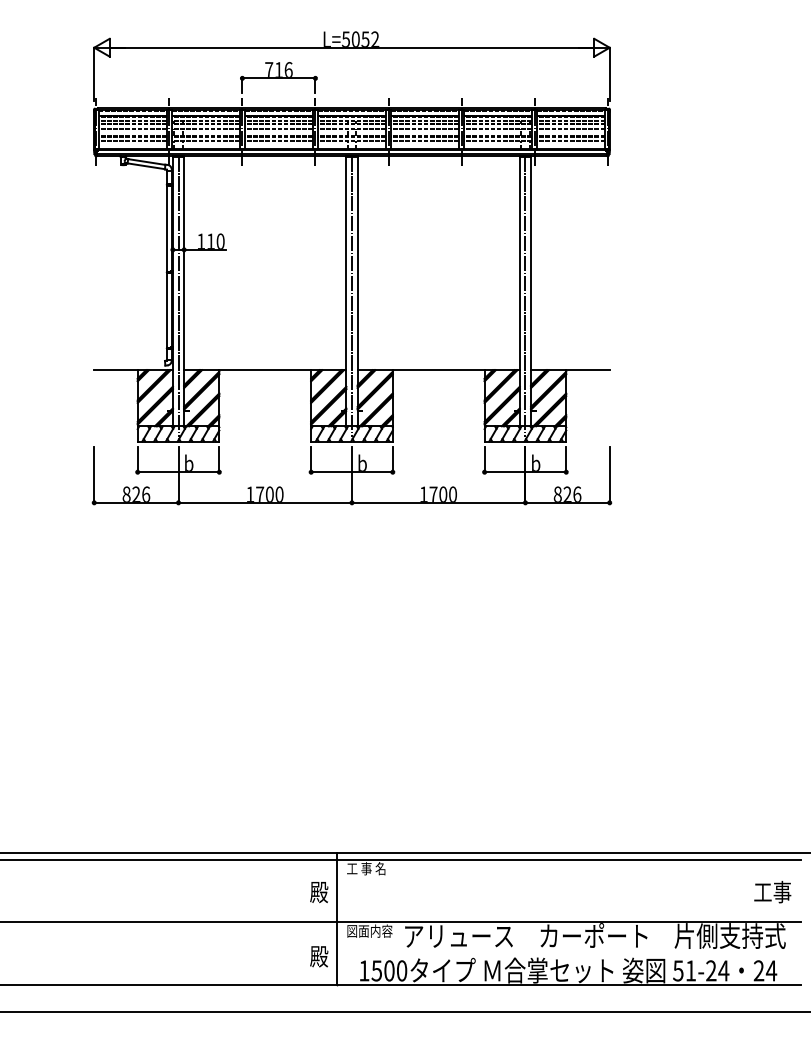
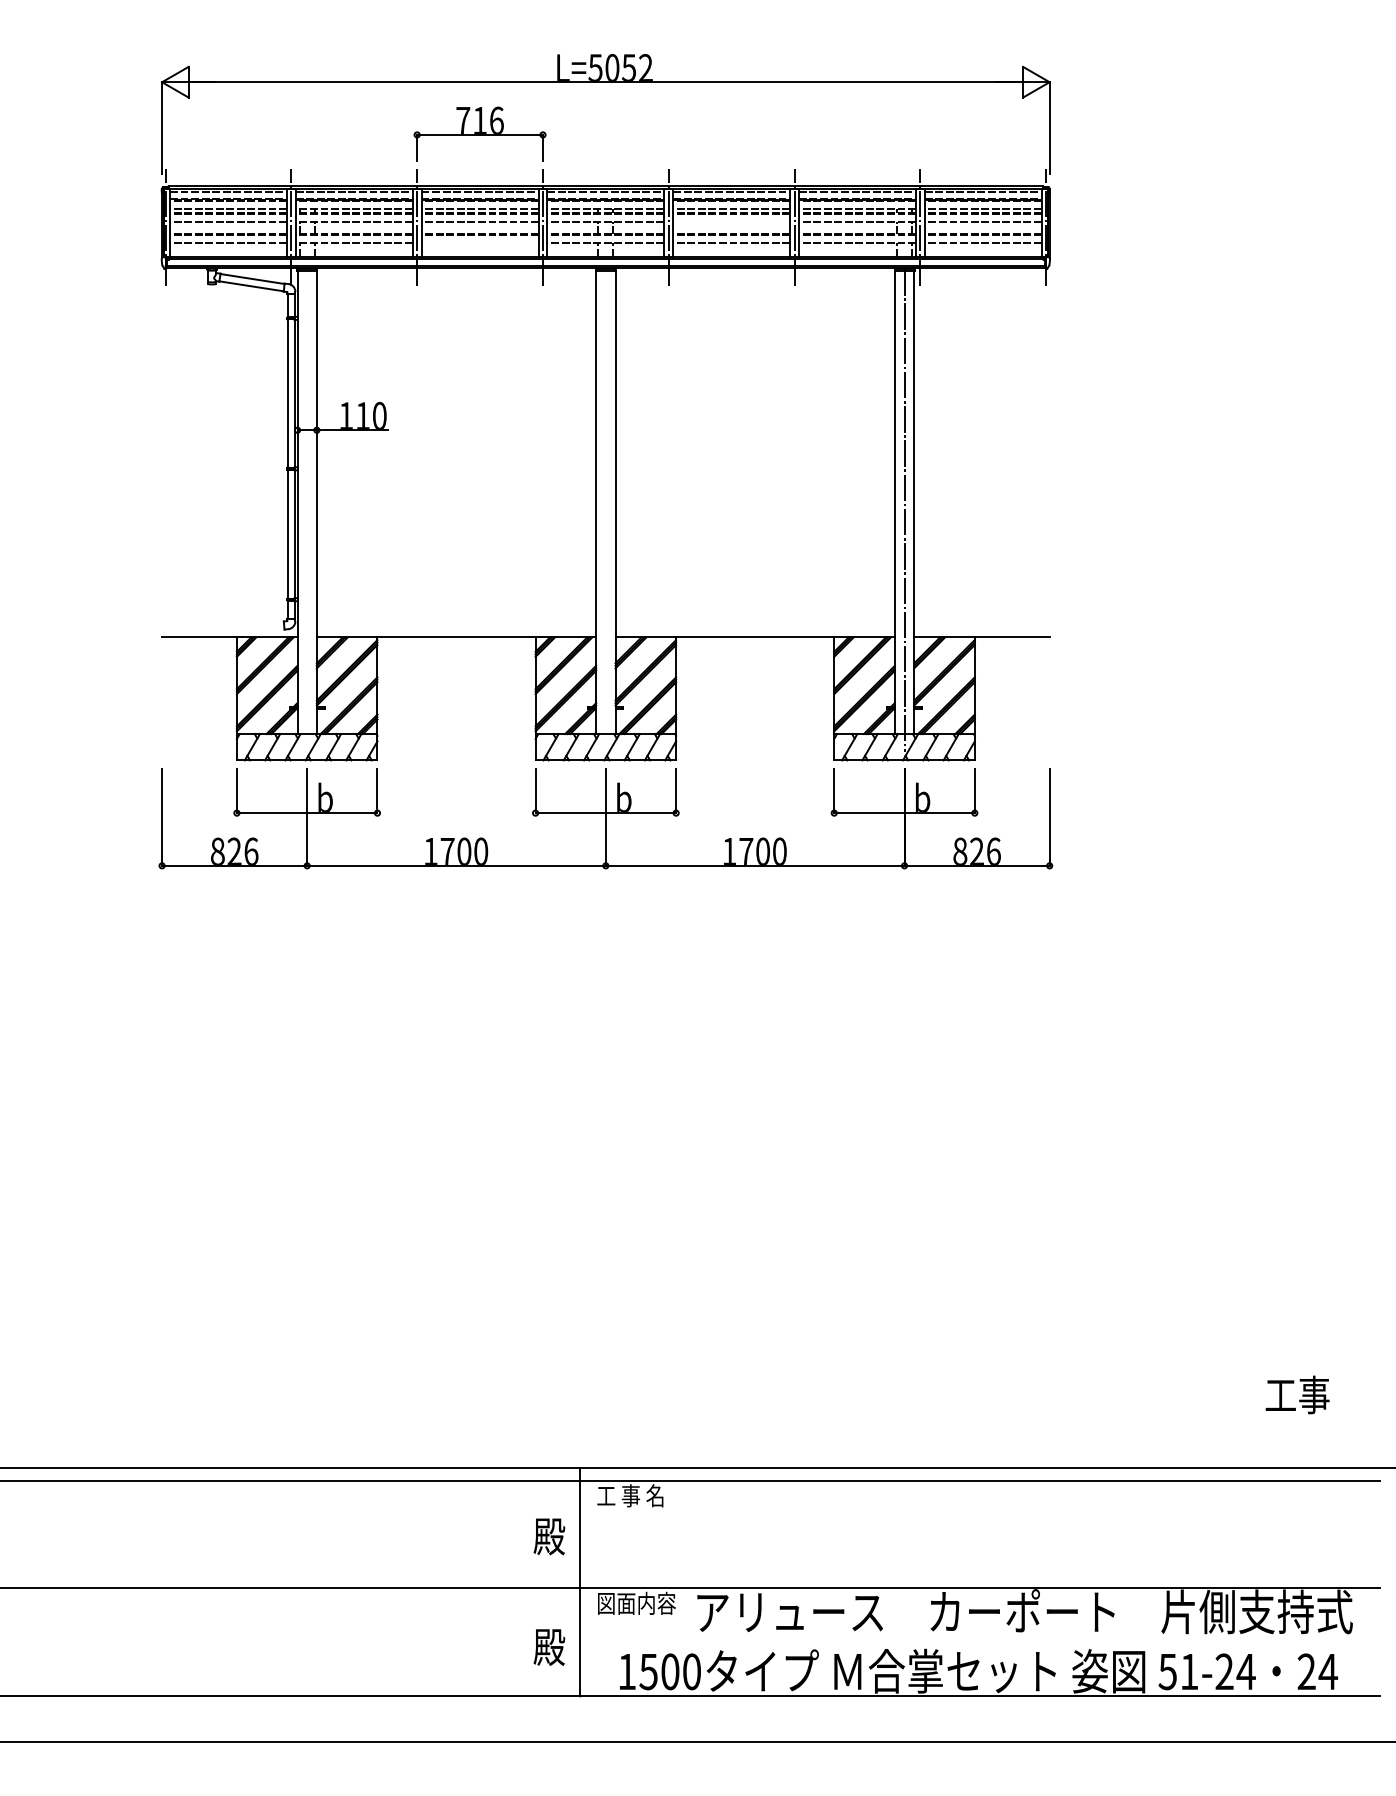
line: (425, 128) -> (732, 221), removed
line: (278, 141) -> (479, 243), removed
line: (178, 296) -> (307, 510), removed
line: (351, 296) -> (605, 510), removed
text: (772, 892) -> (1297, 1395), moved

